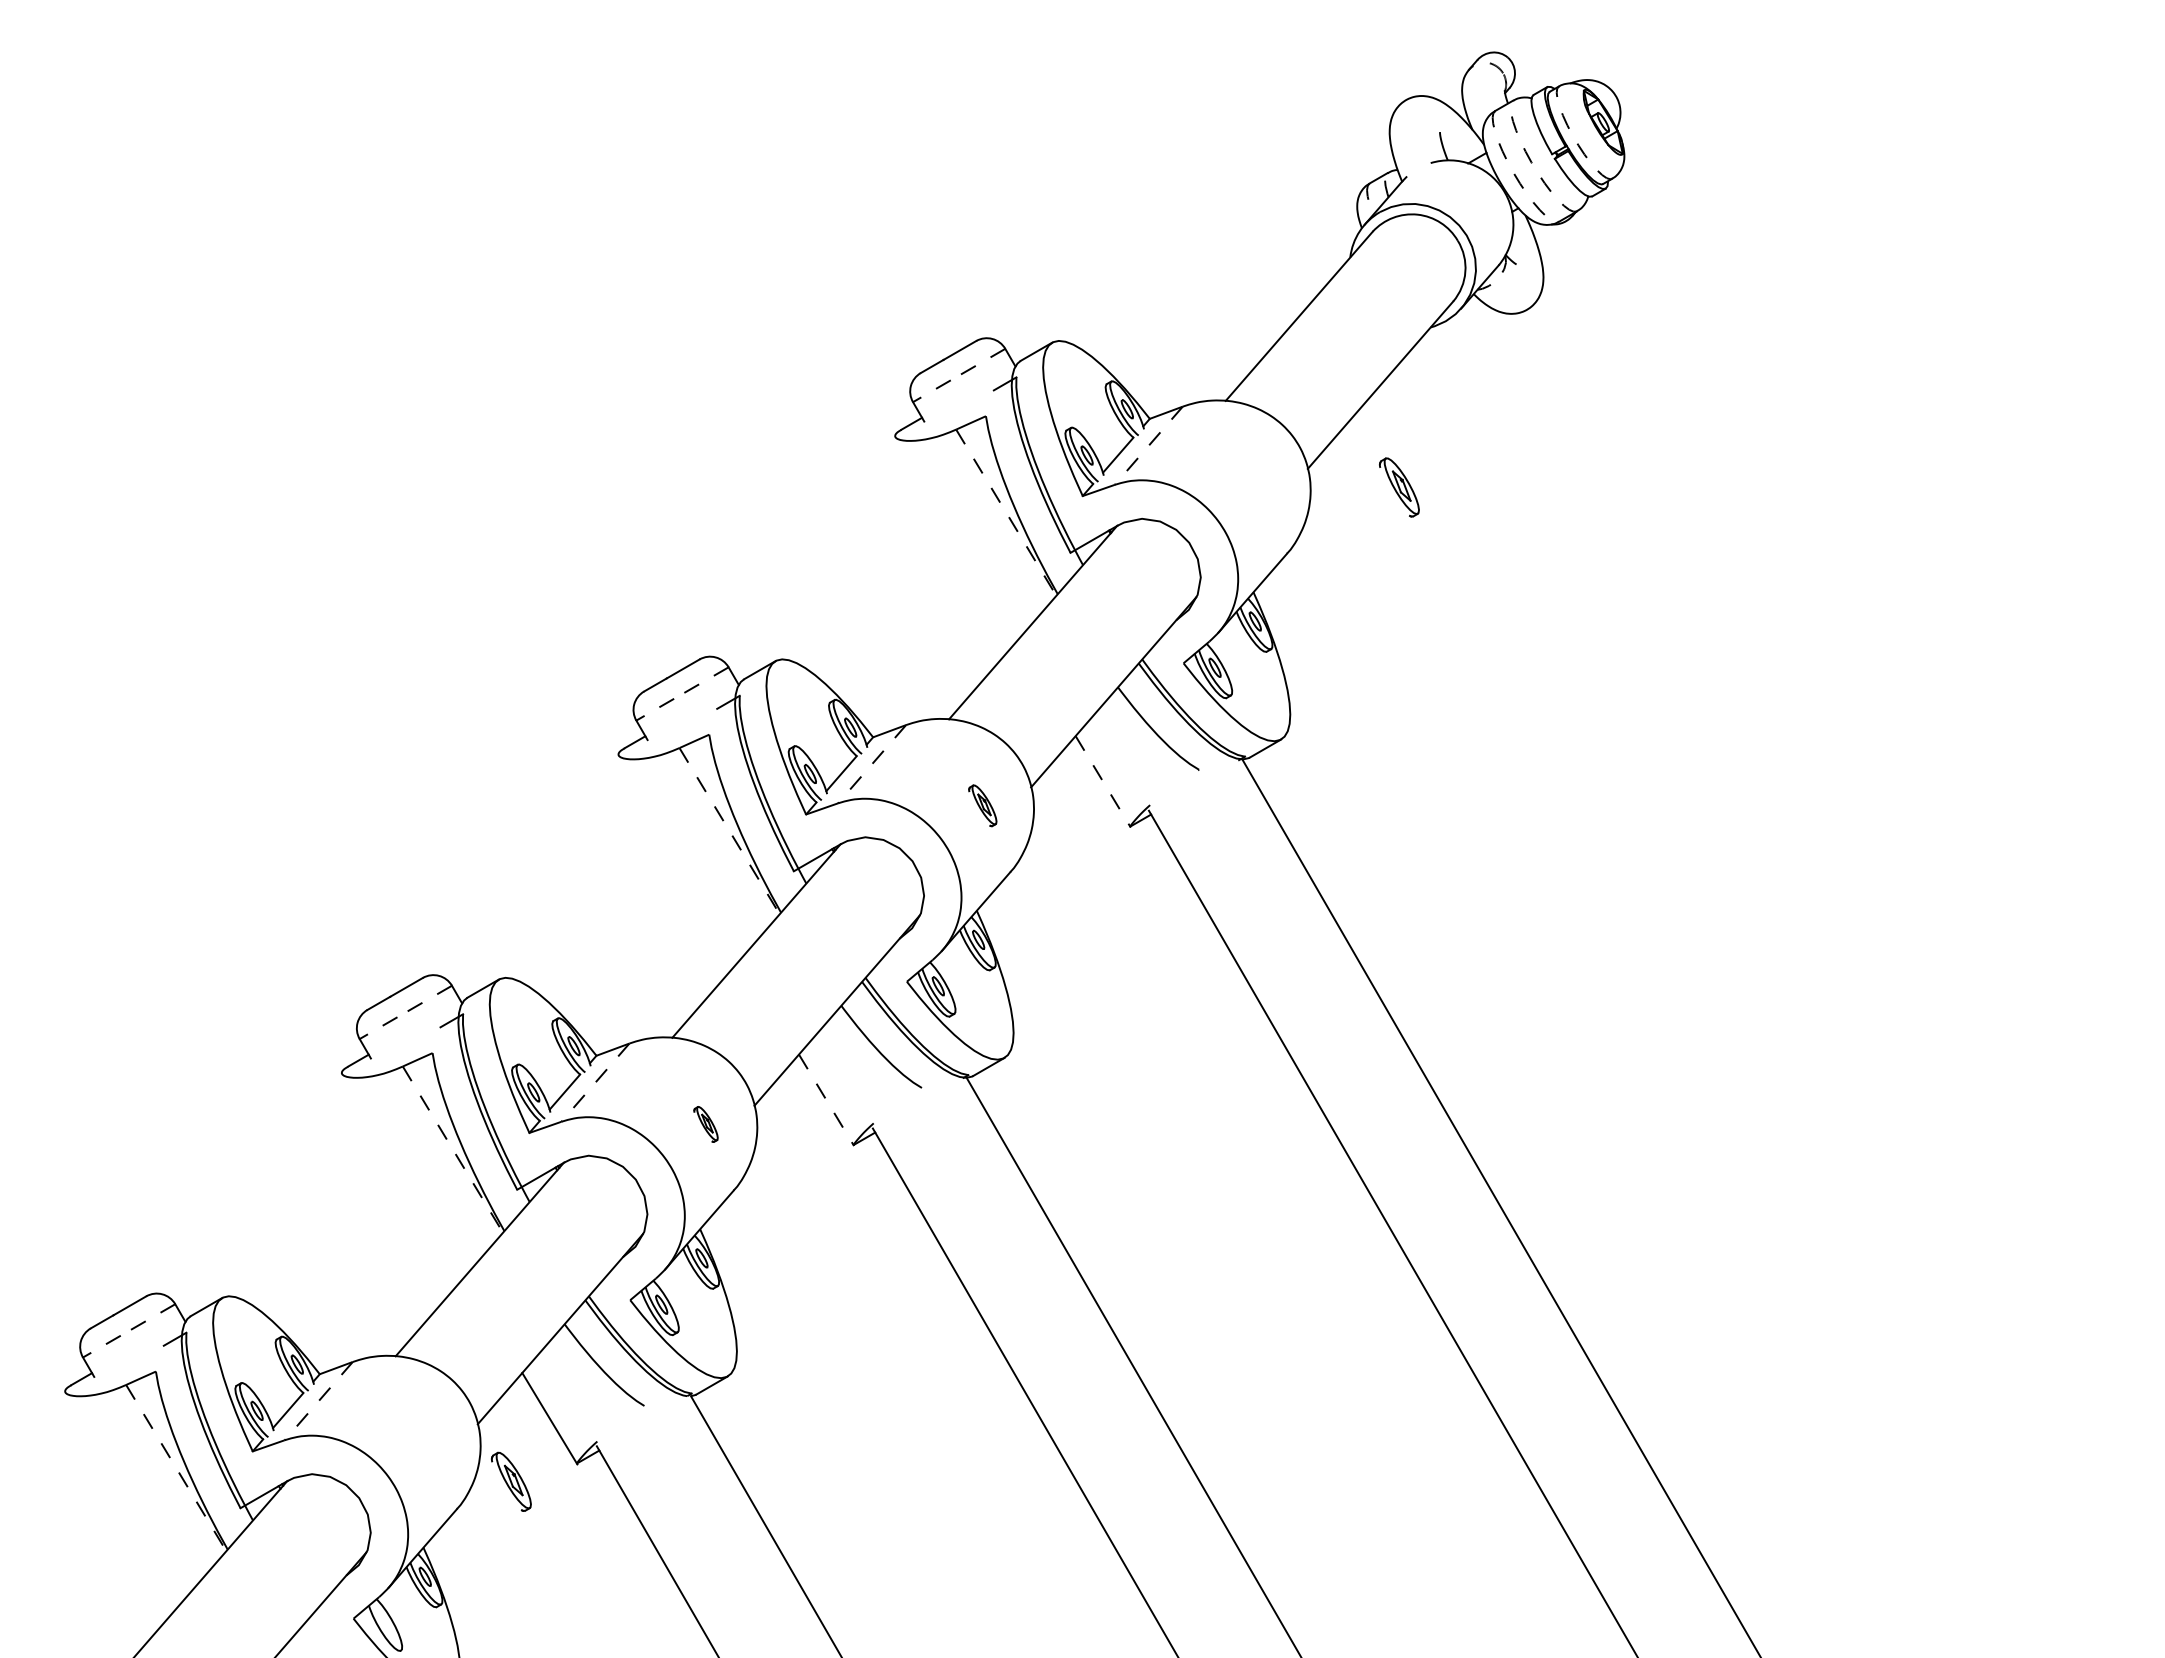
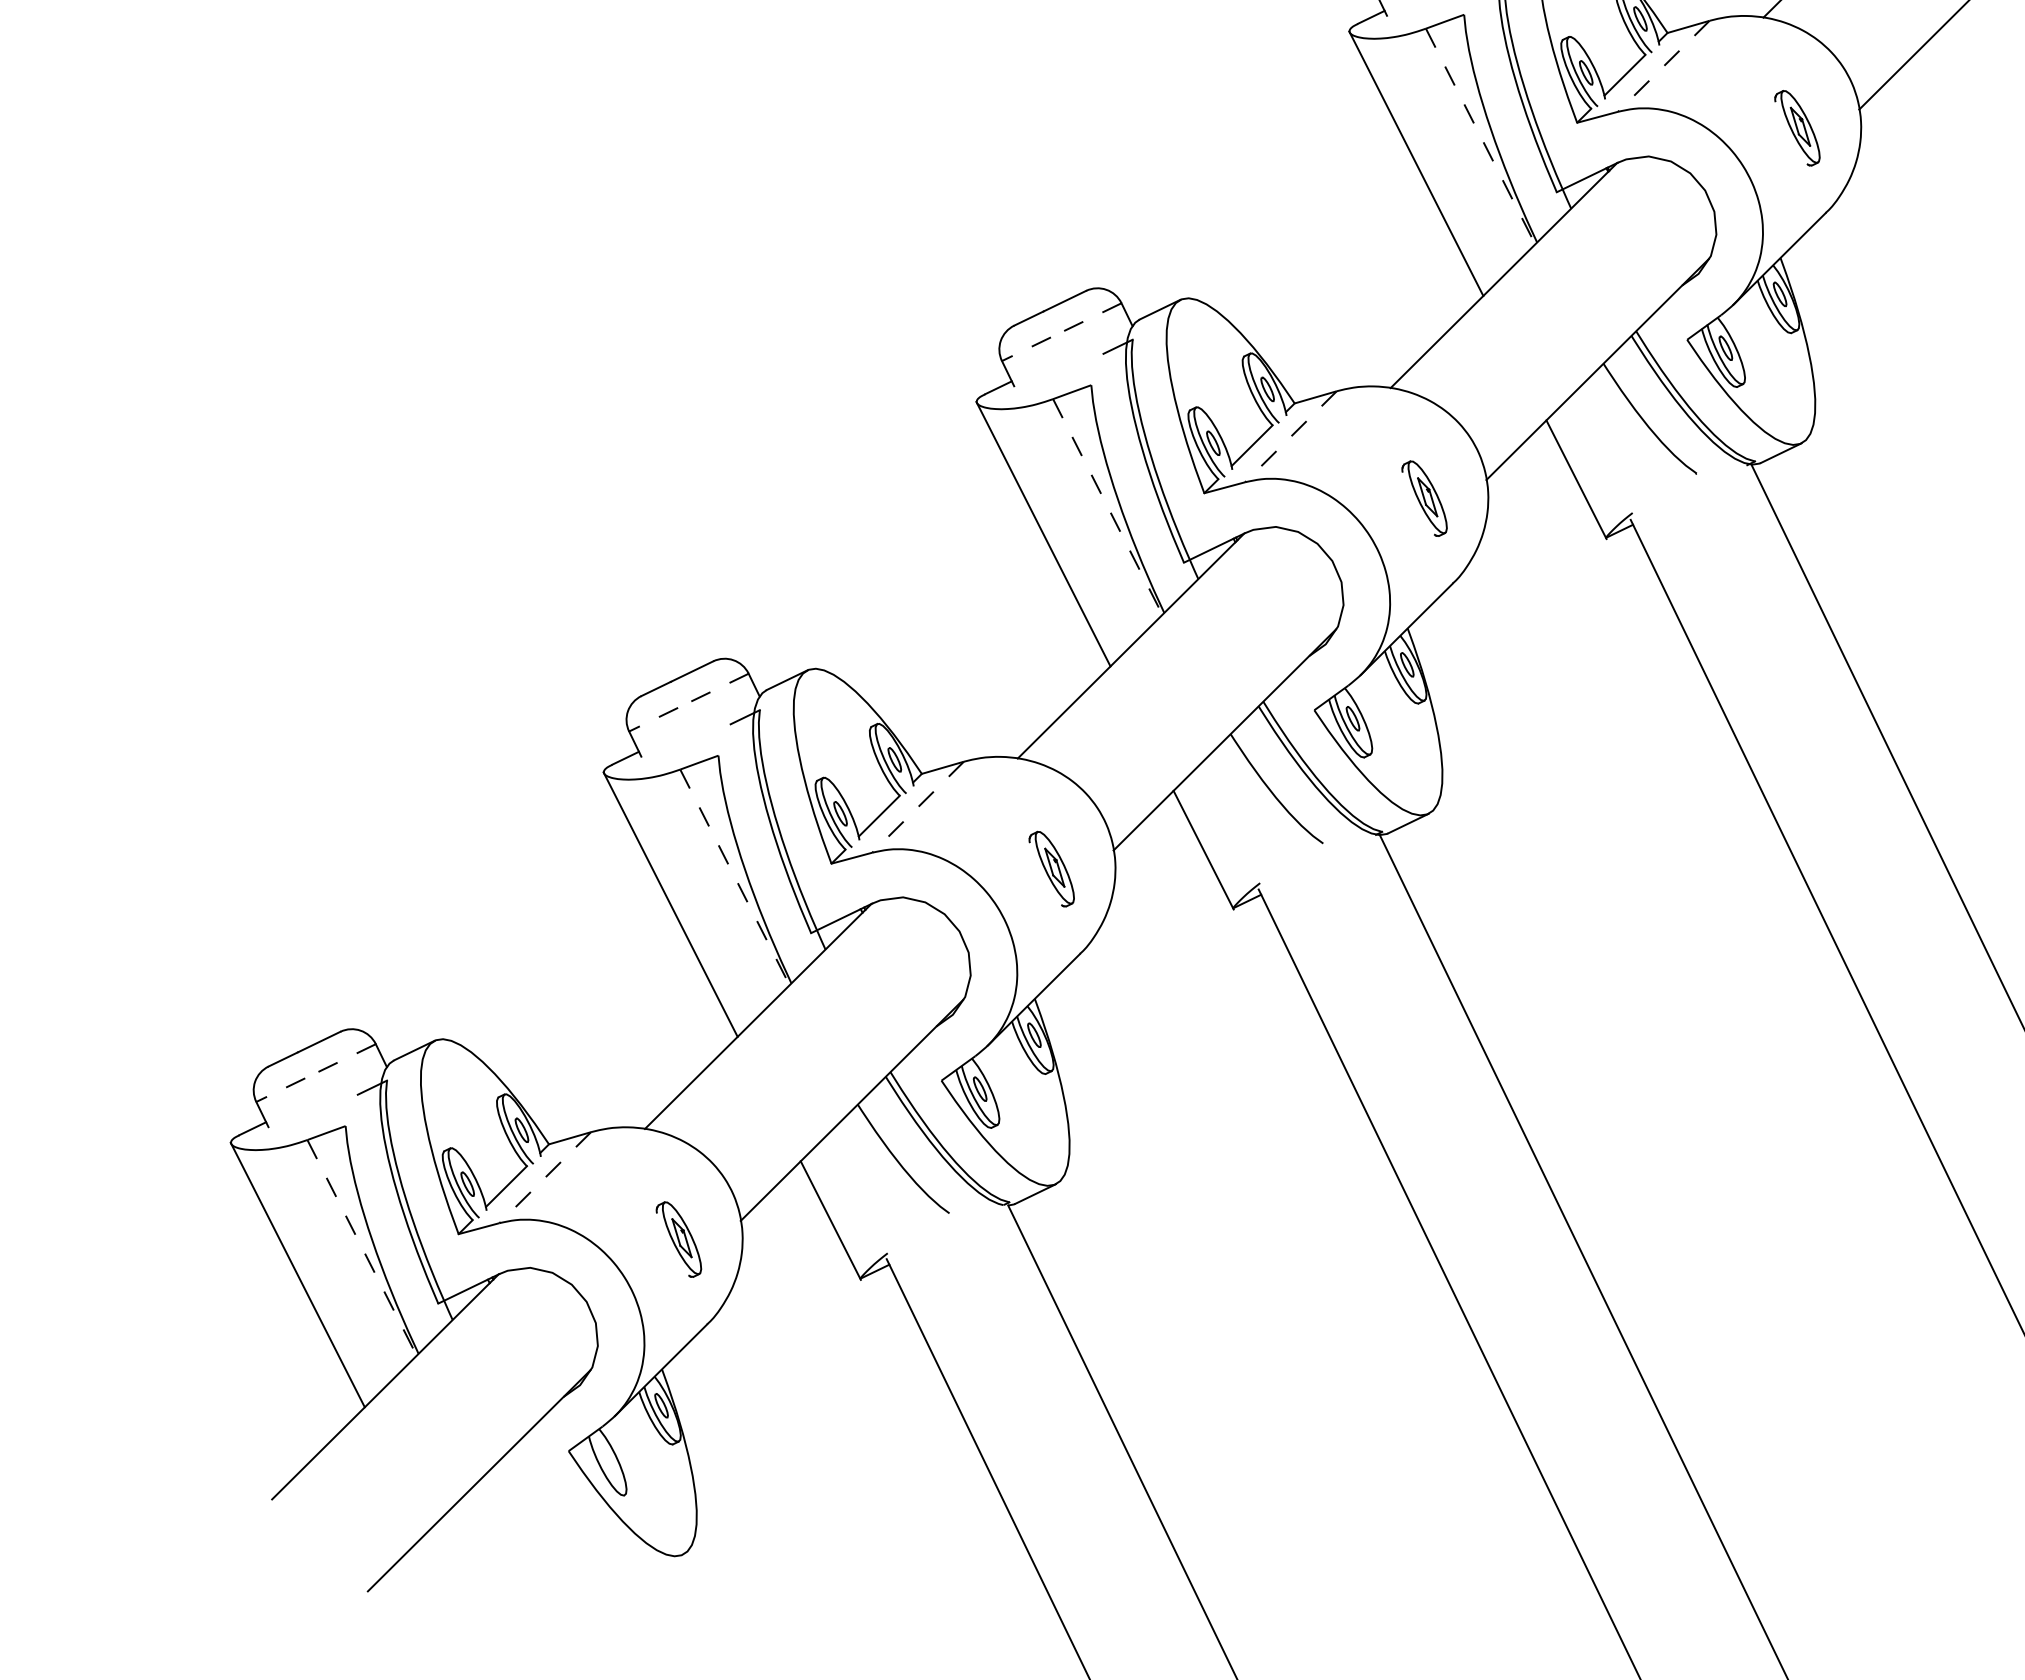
part: (1399, 487) -> (1797, 128), moved
line: (955, 538) -> (1415, 163), added
line: (1103, 782) -> (1576, 480), dashed -> solid
part: (982, 805) -> (1424, 498), size x1.43
line: (679, 856) -> (1043, 533), added
line: (826, 1100) -> (1203, 850), dashed -> solid
part: (705, 1124) -> (1051, 869), size x1.67
line: (402, 1175) -> (669, 904), added
part: (511, 1481) -> (679, 1239), moved
line: (125, 1493) -> (296, 1274), added

